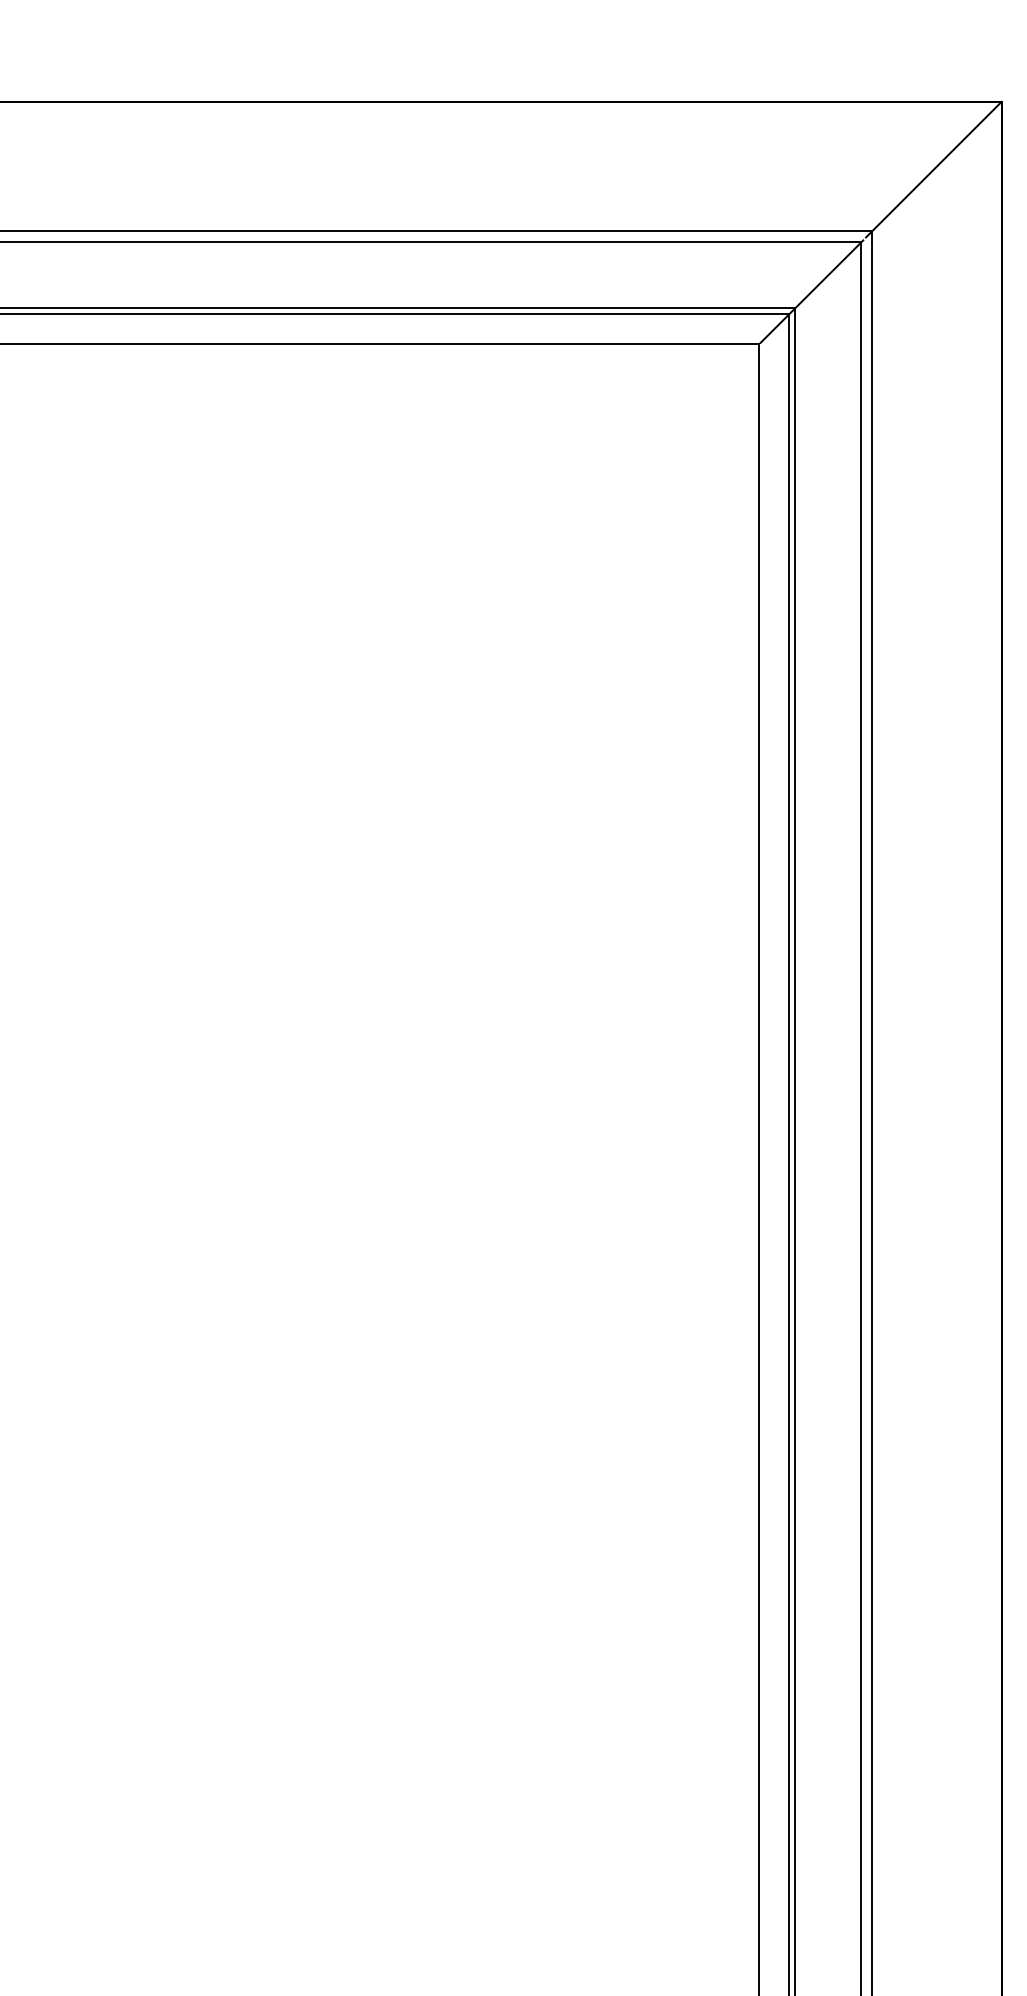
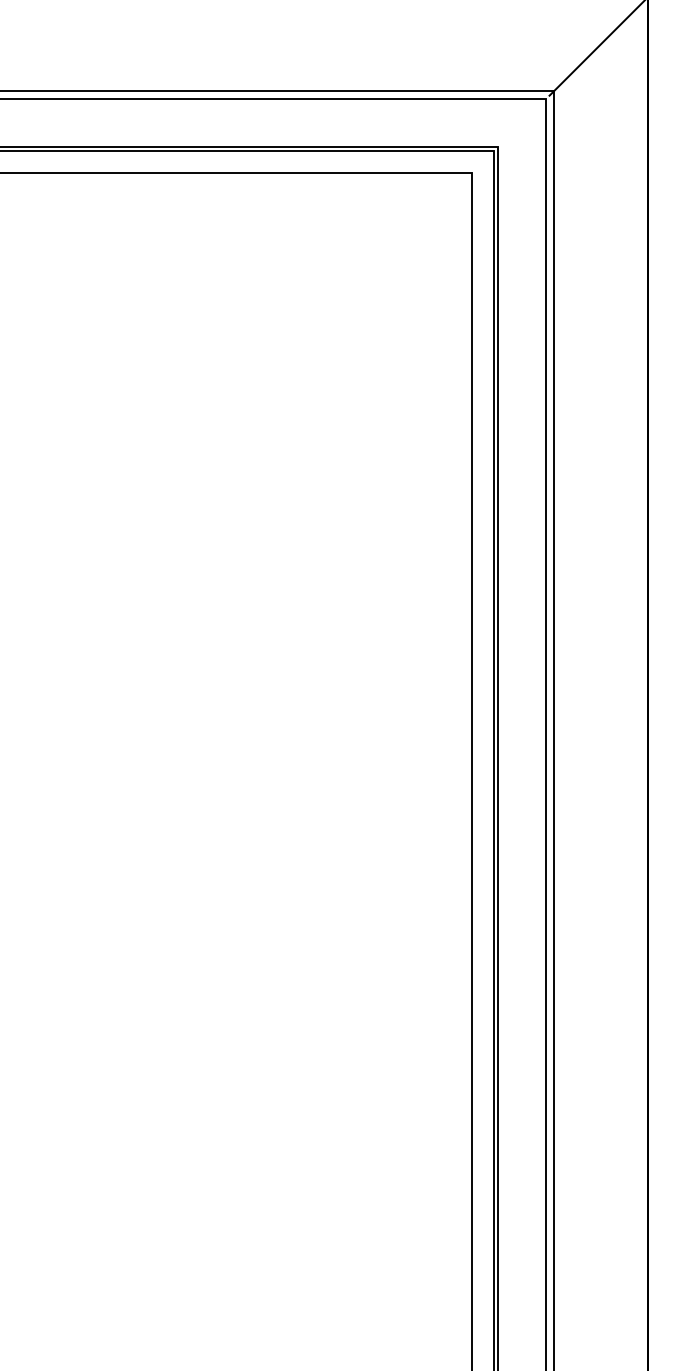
line: (811, 291) -> (510, 134), removed

